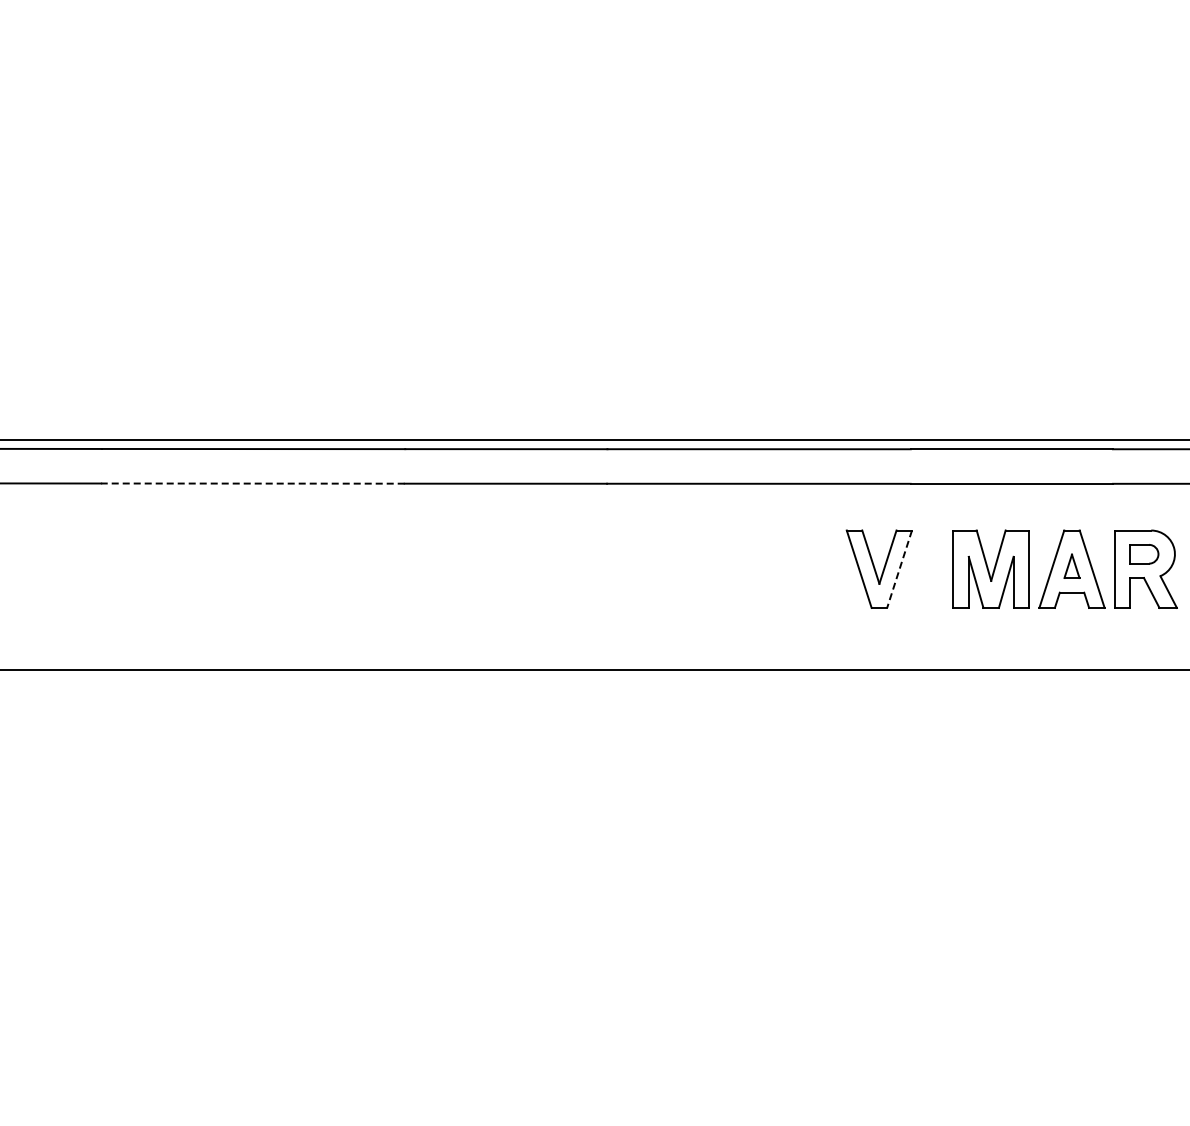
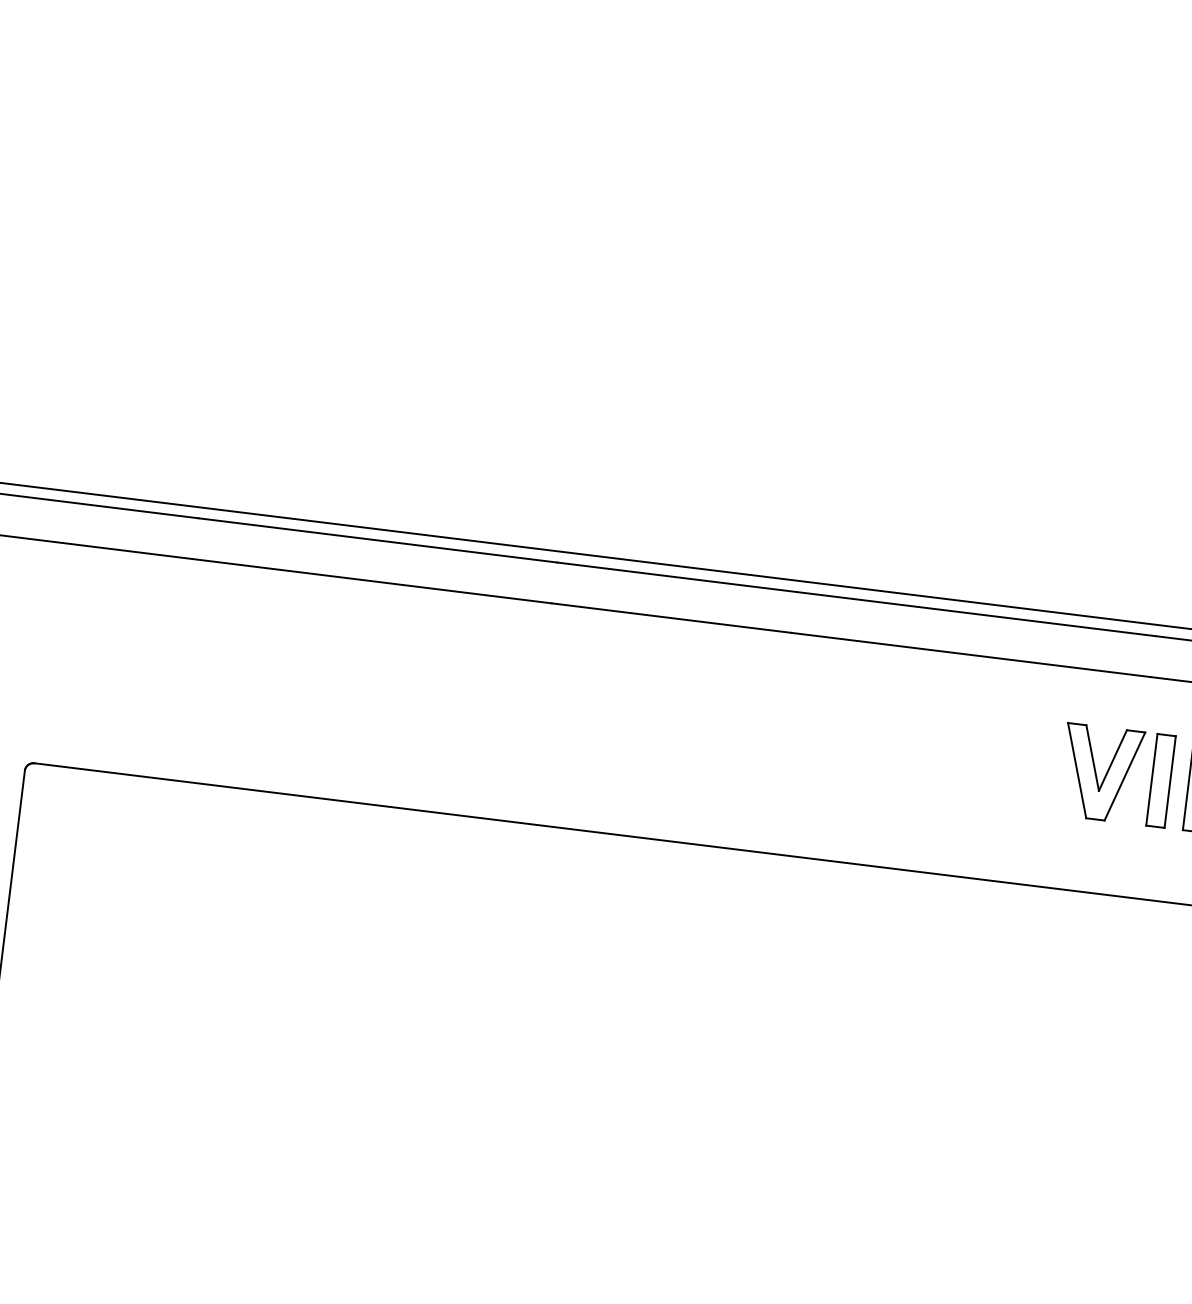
line: (252, 483) -> (371, 581), dashed -> solid
line: (899, 569) -> (1124, 776), dashed -> solid
part: (929, 569) -> (1160, 781), added

